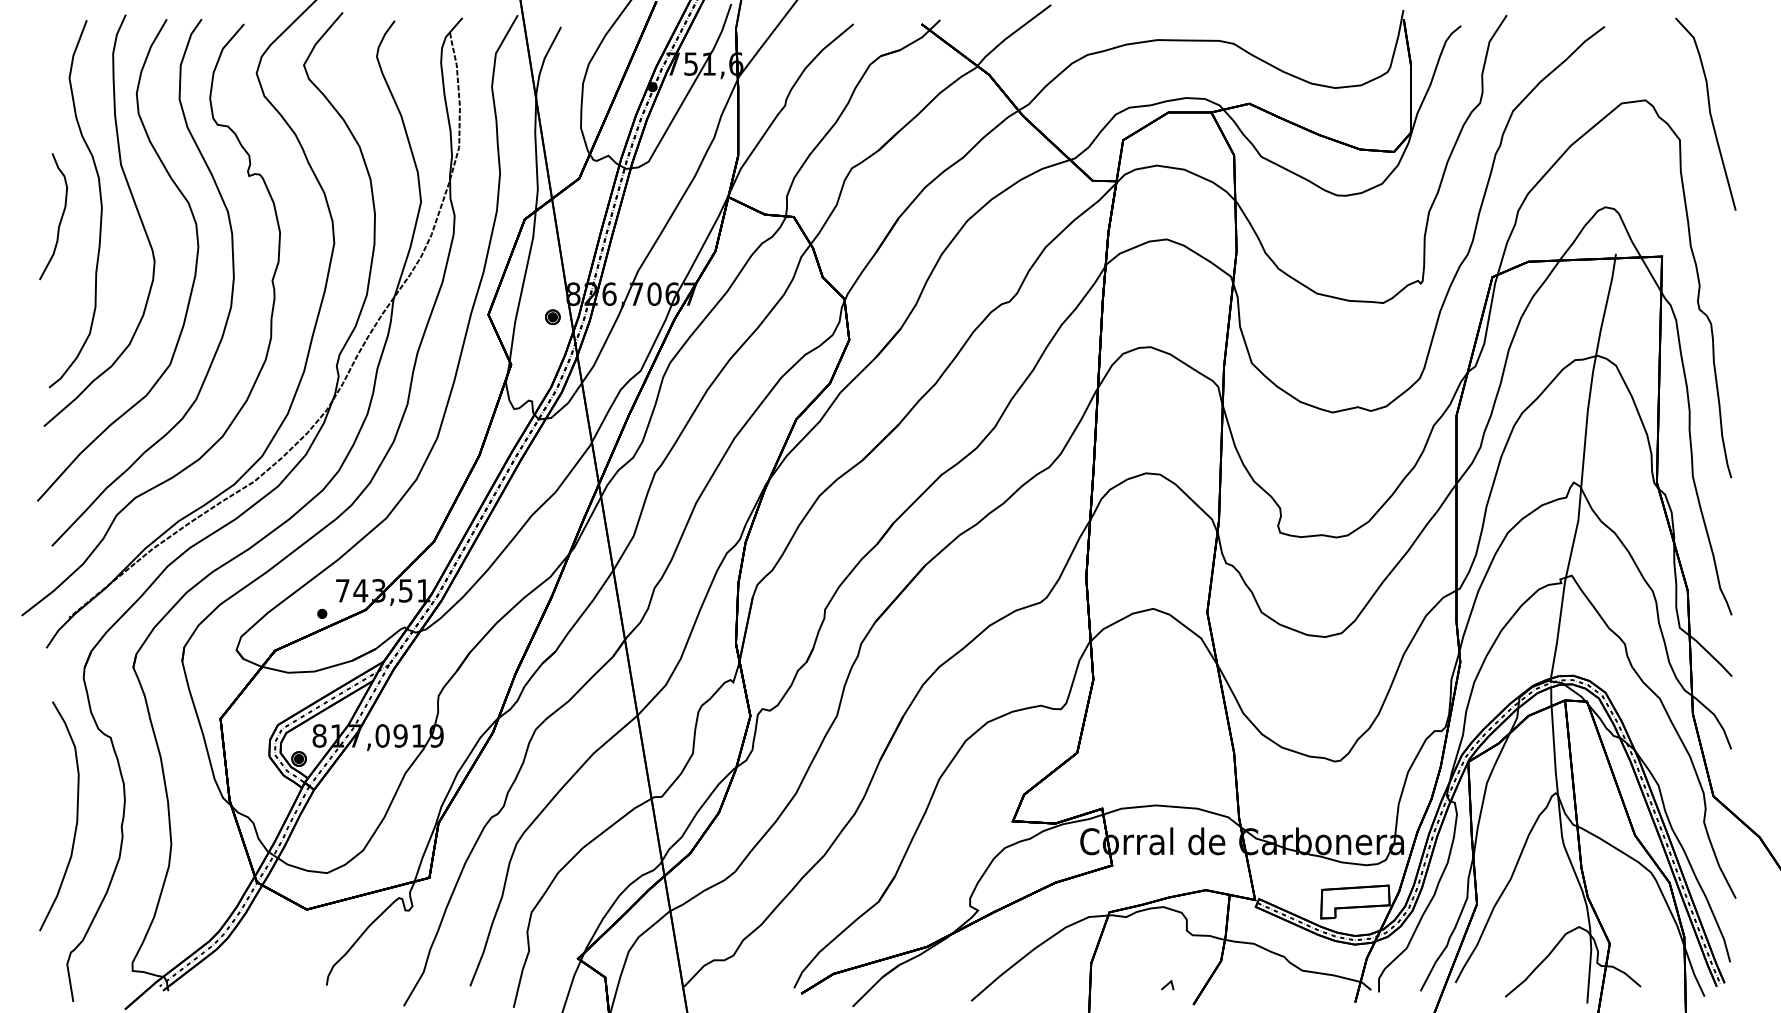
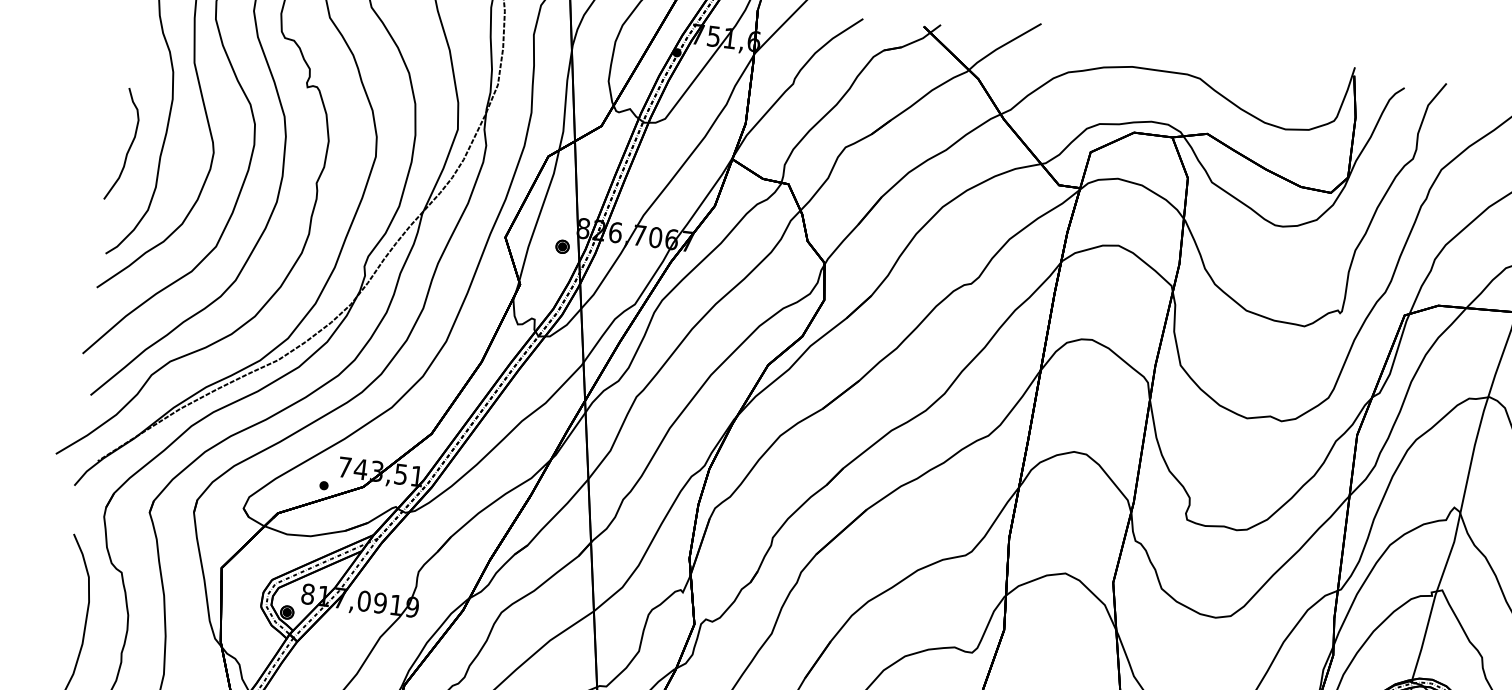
curve: (60, 218) -> (129, 146), moved

